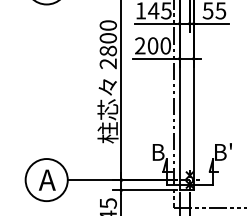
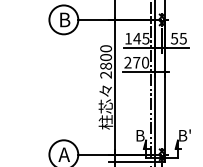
text: (152, 45) -> (136, 62), 200 -> 270

